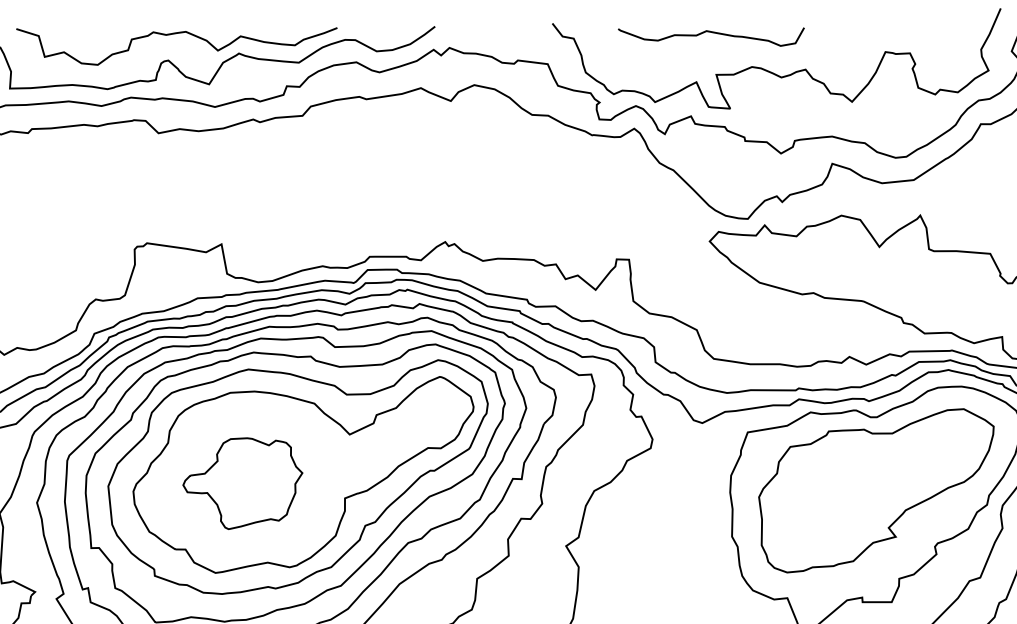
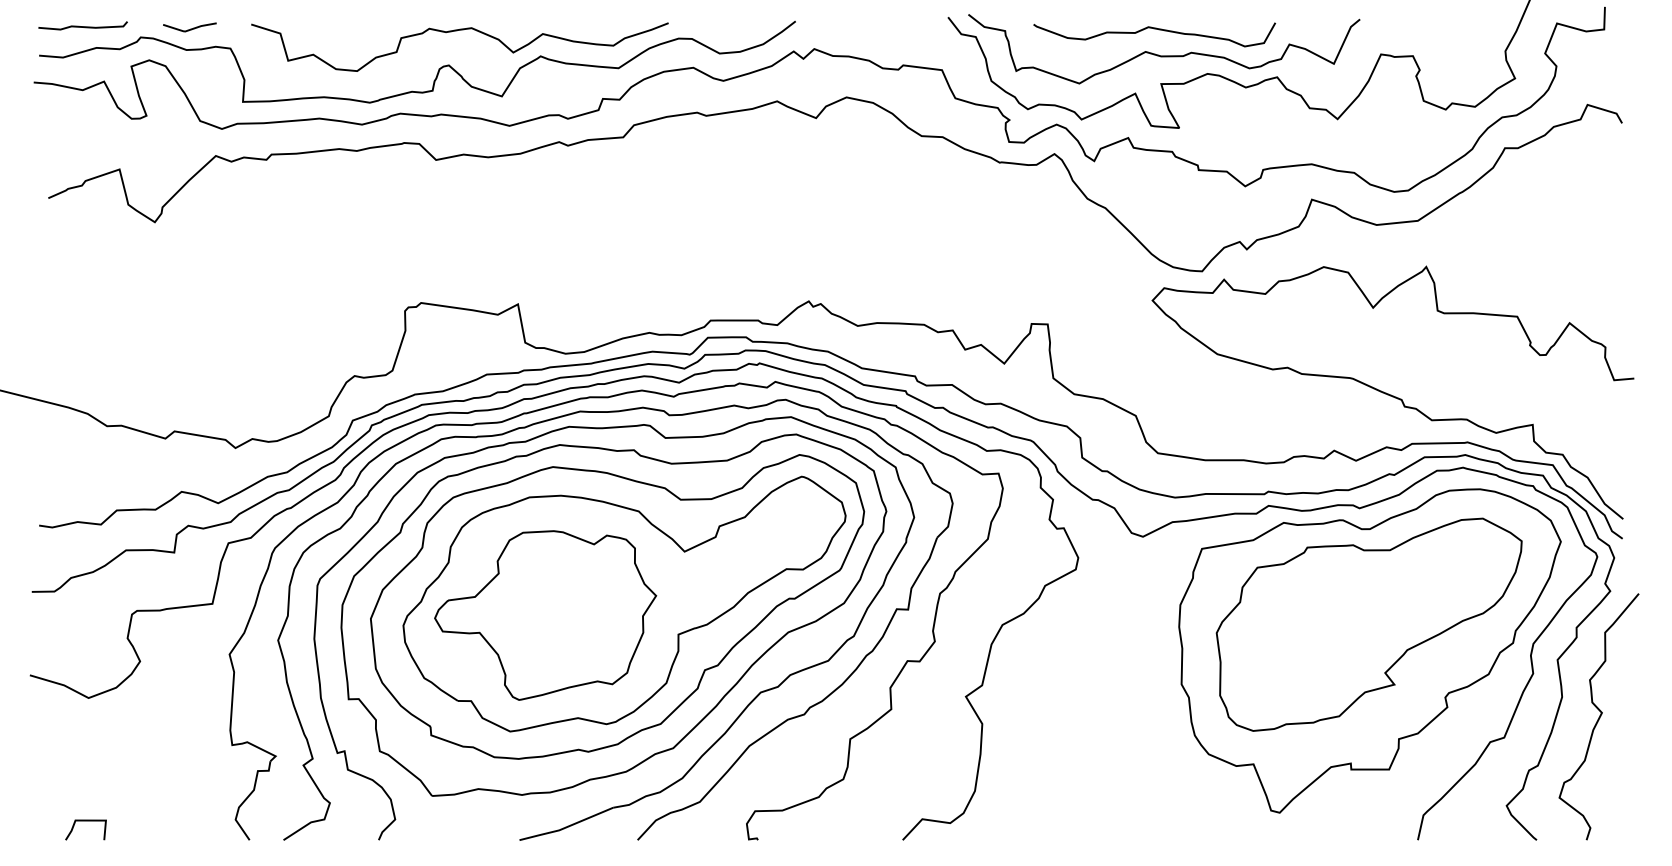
curve: (718, 52) -> (1164, 55), added
part: (242, 483) -> (545, 615), size x1.43

